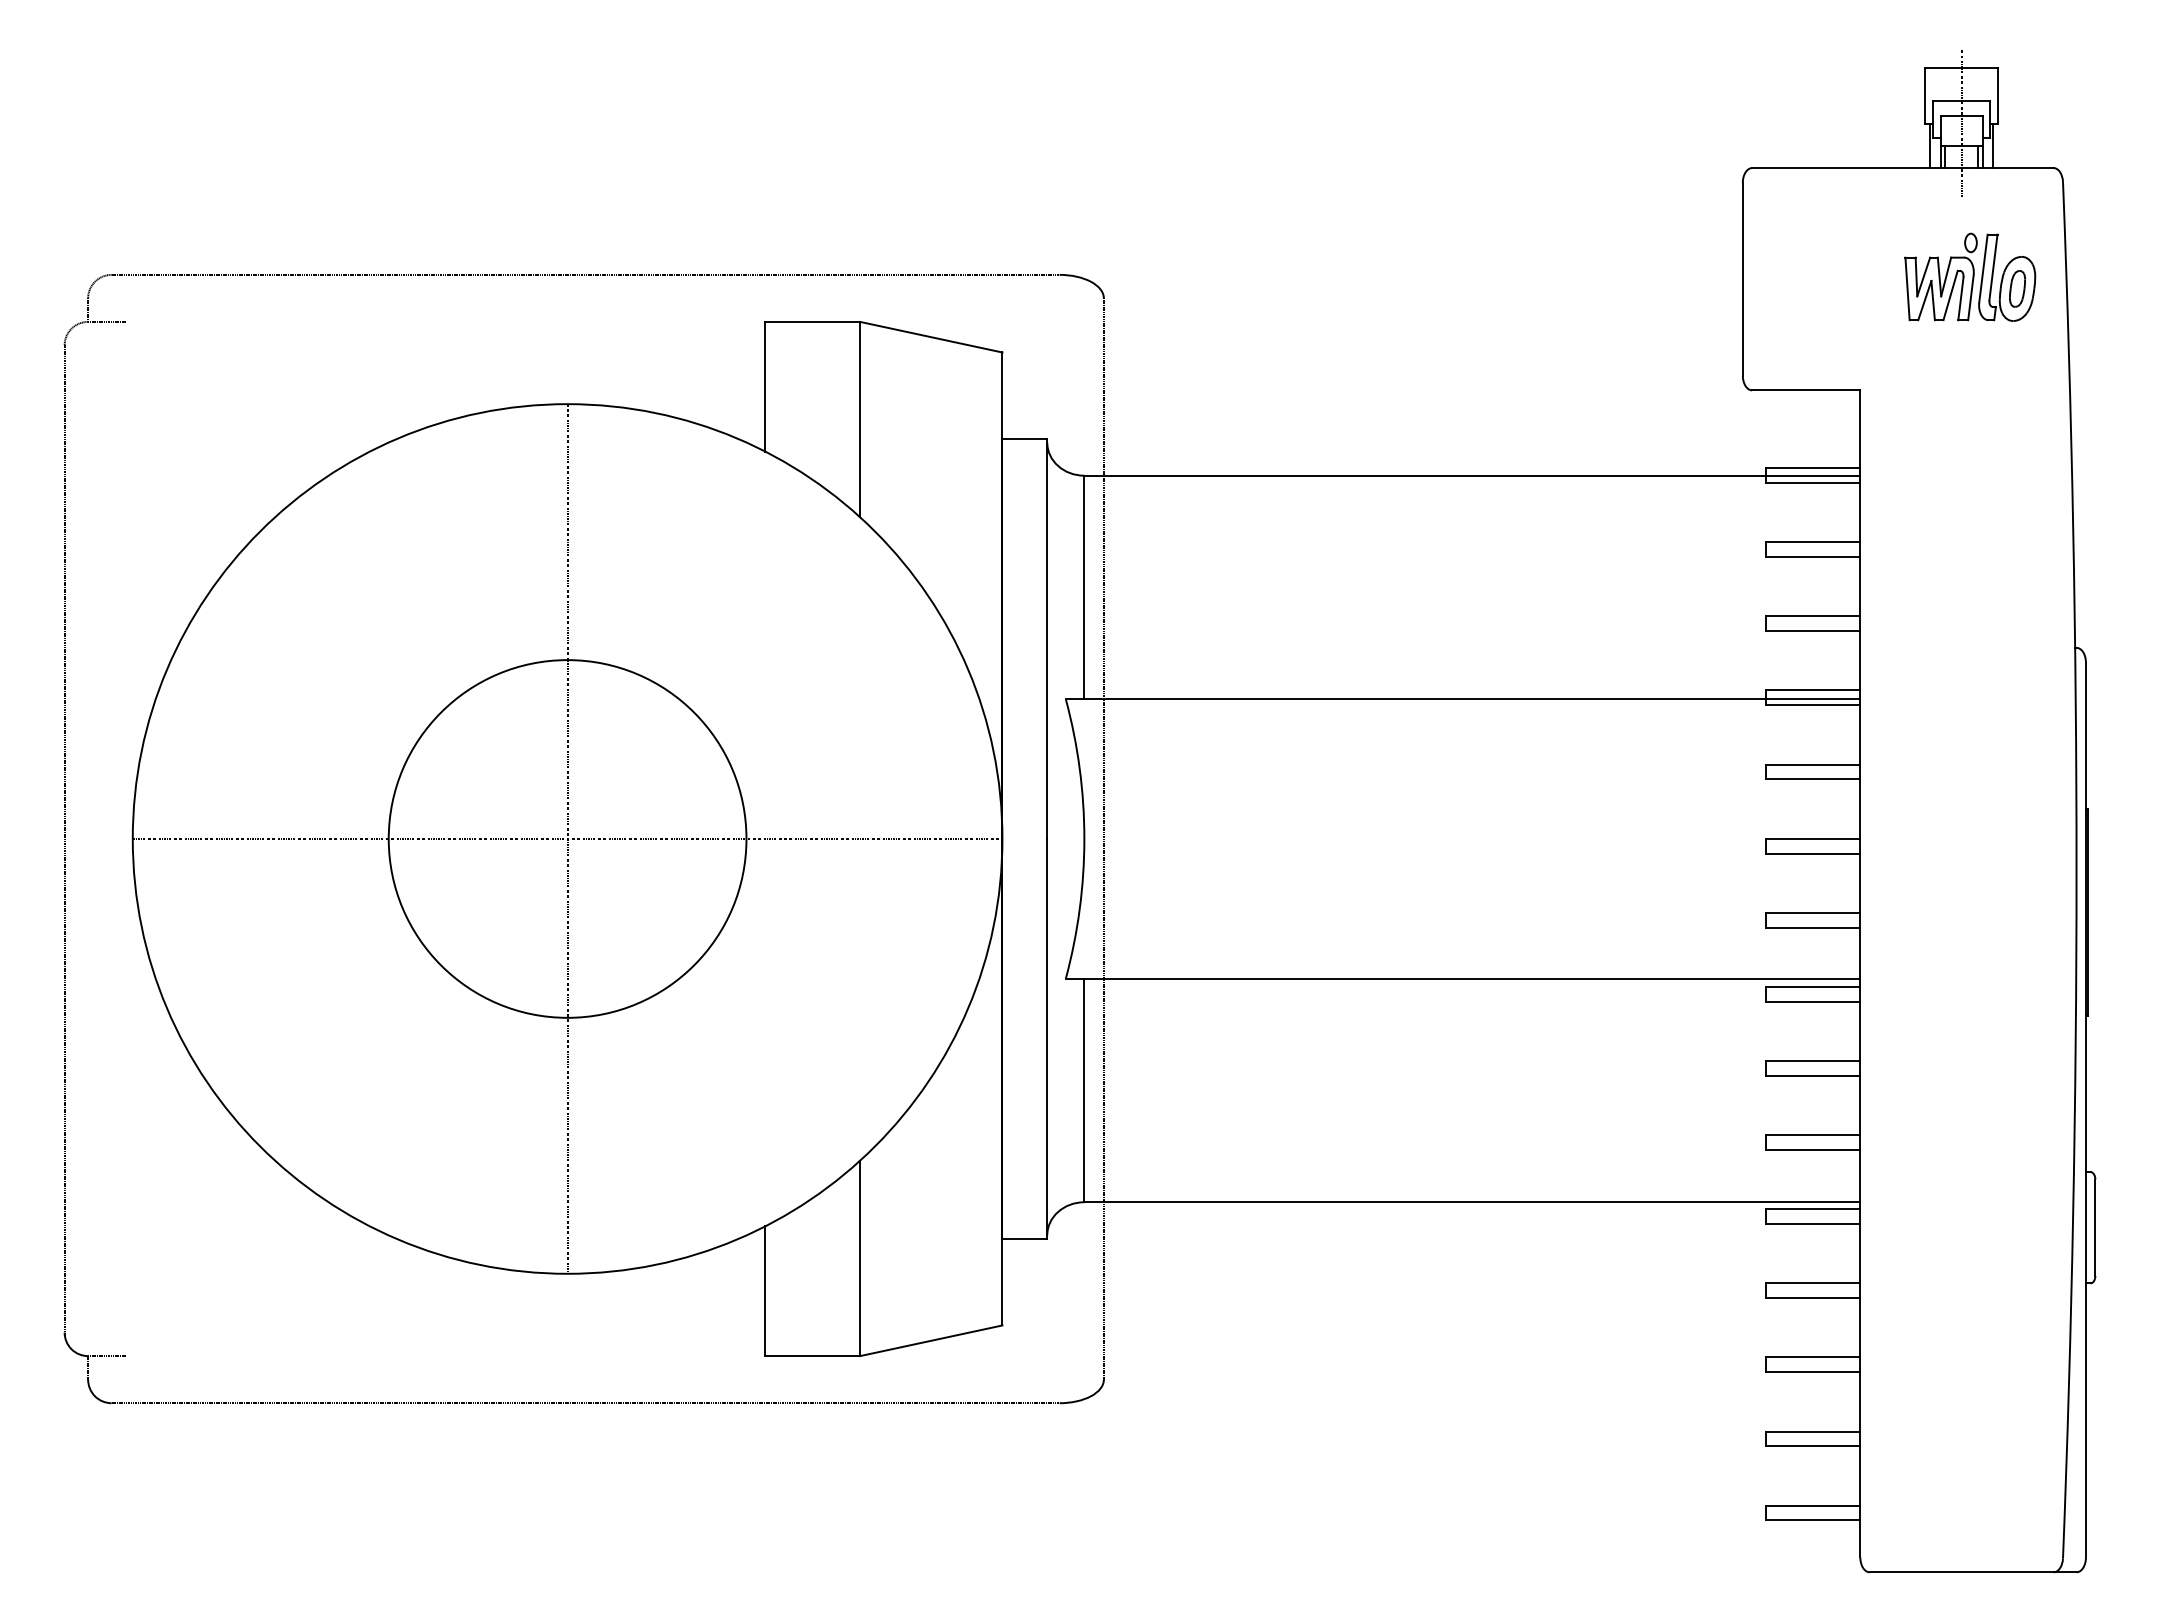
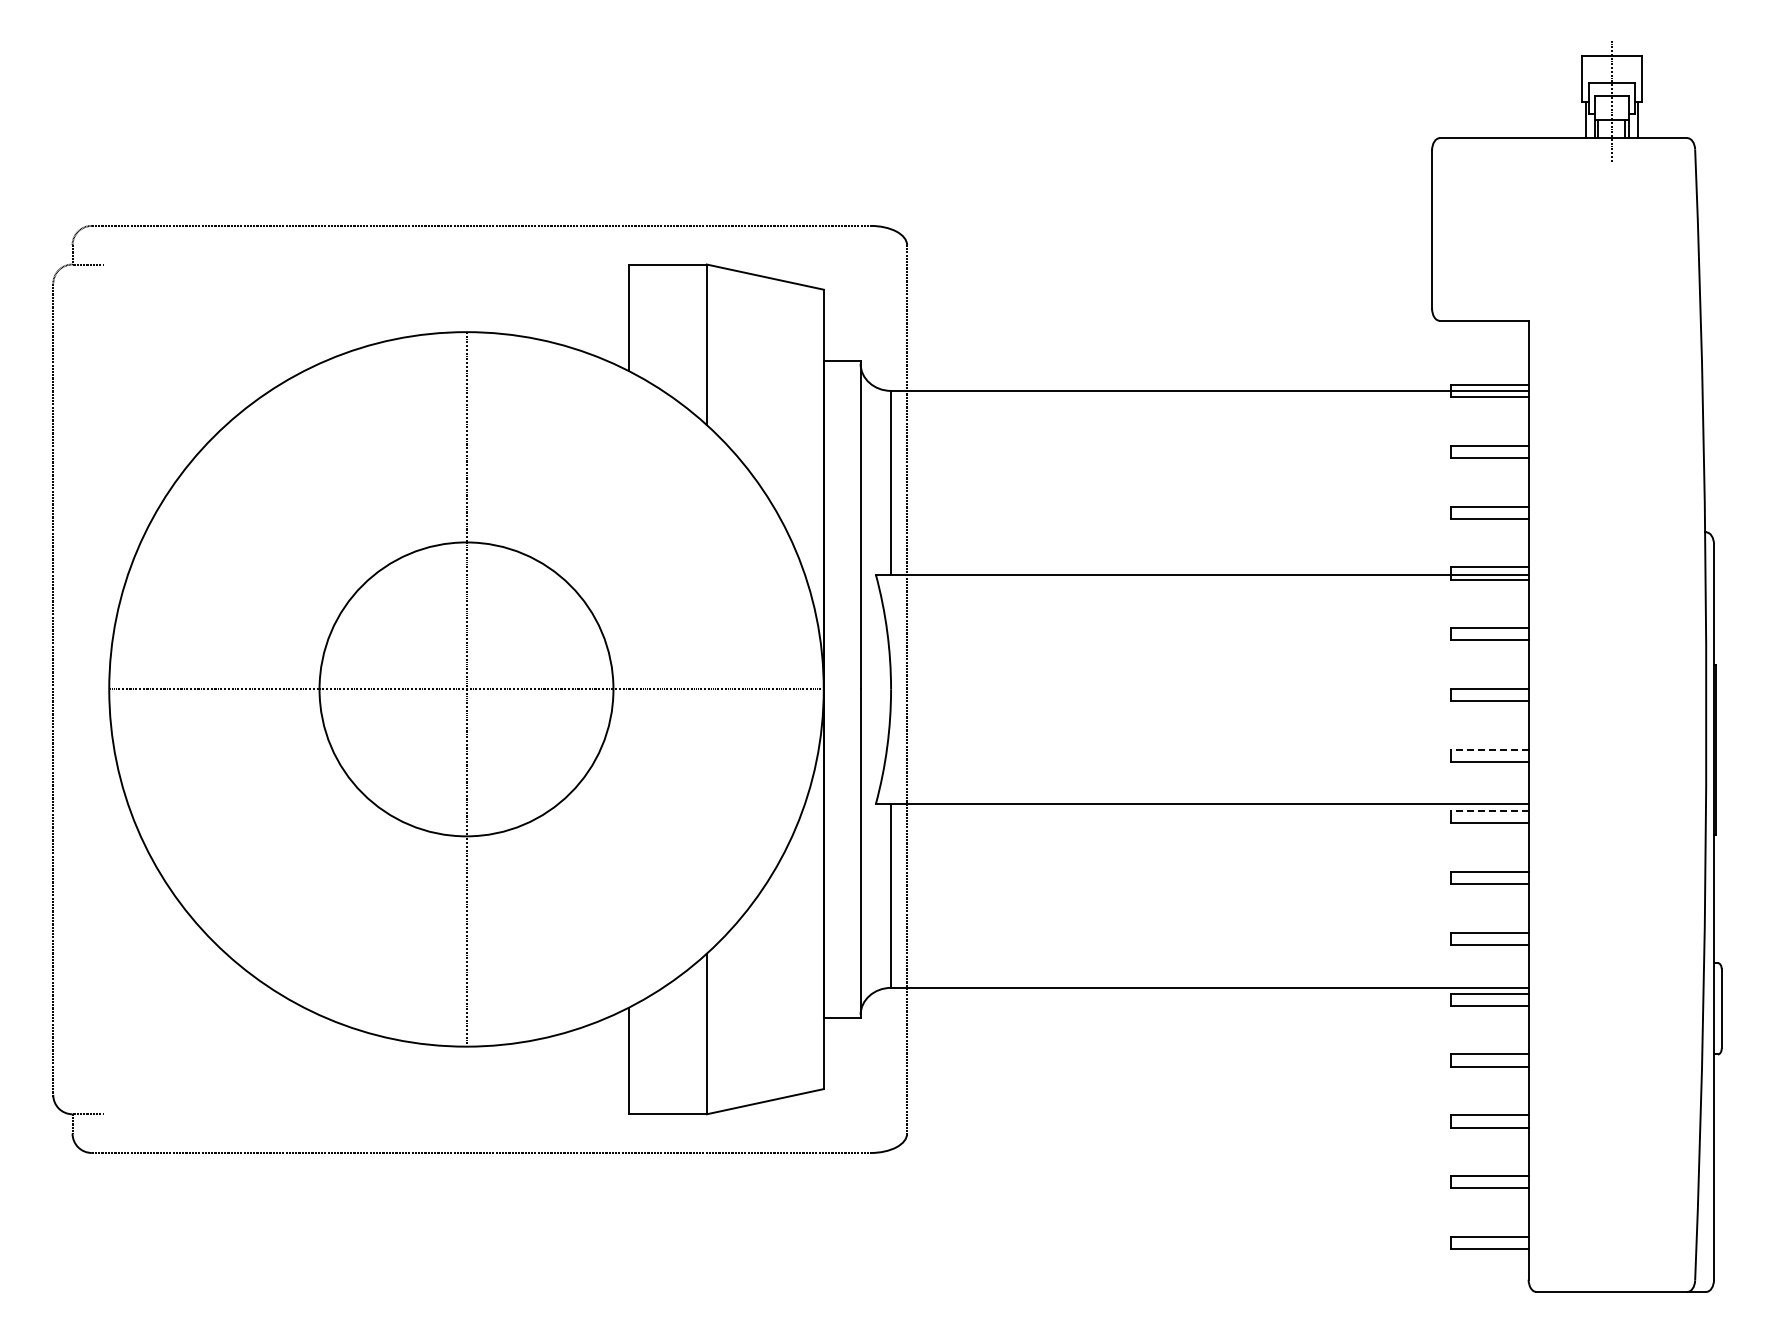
part: (1969, 276) -> (1618, 227), removed
line: (1813, 913) -> (1490, 750), solid -> dashed
line: (1813, 986) -> (1490, 810), solid -> dashed

